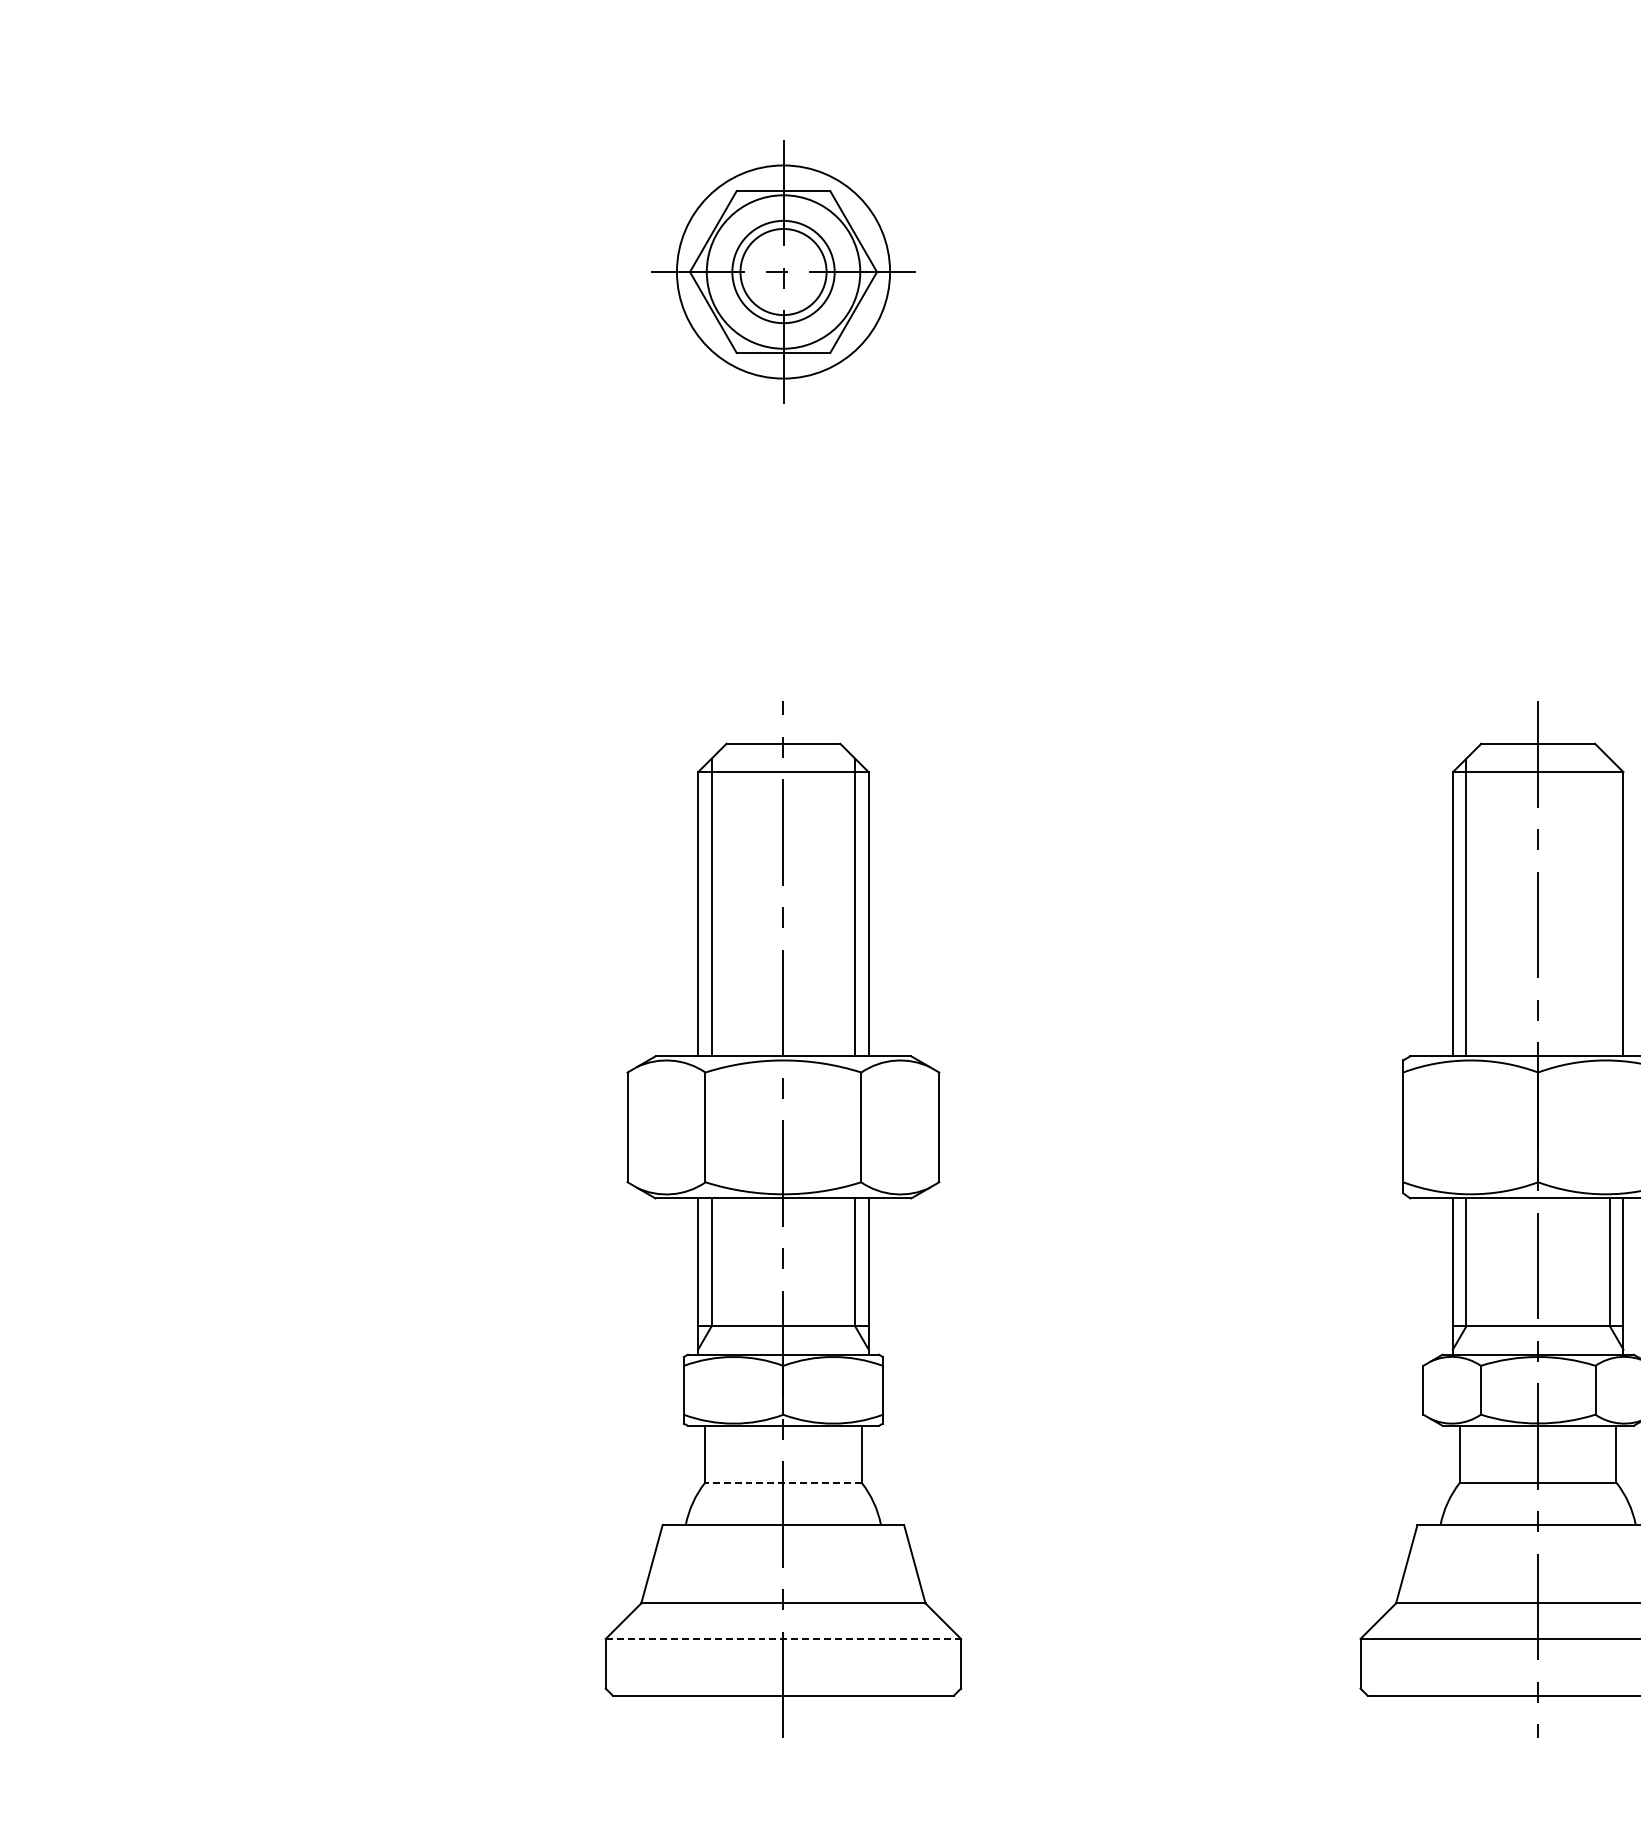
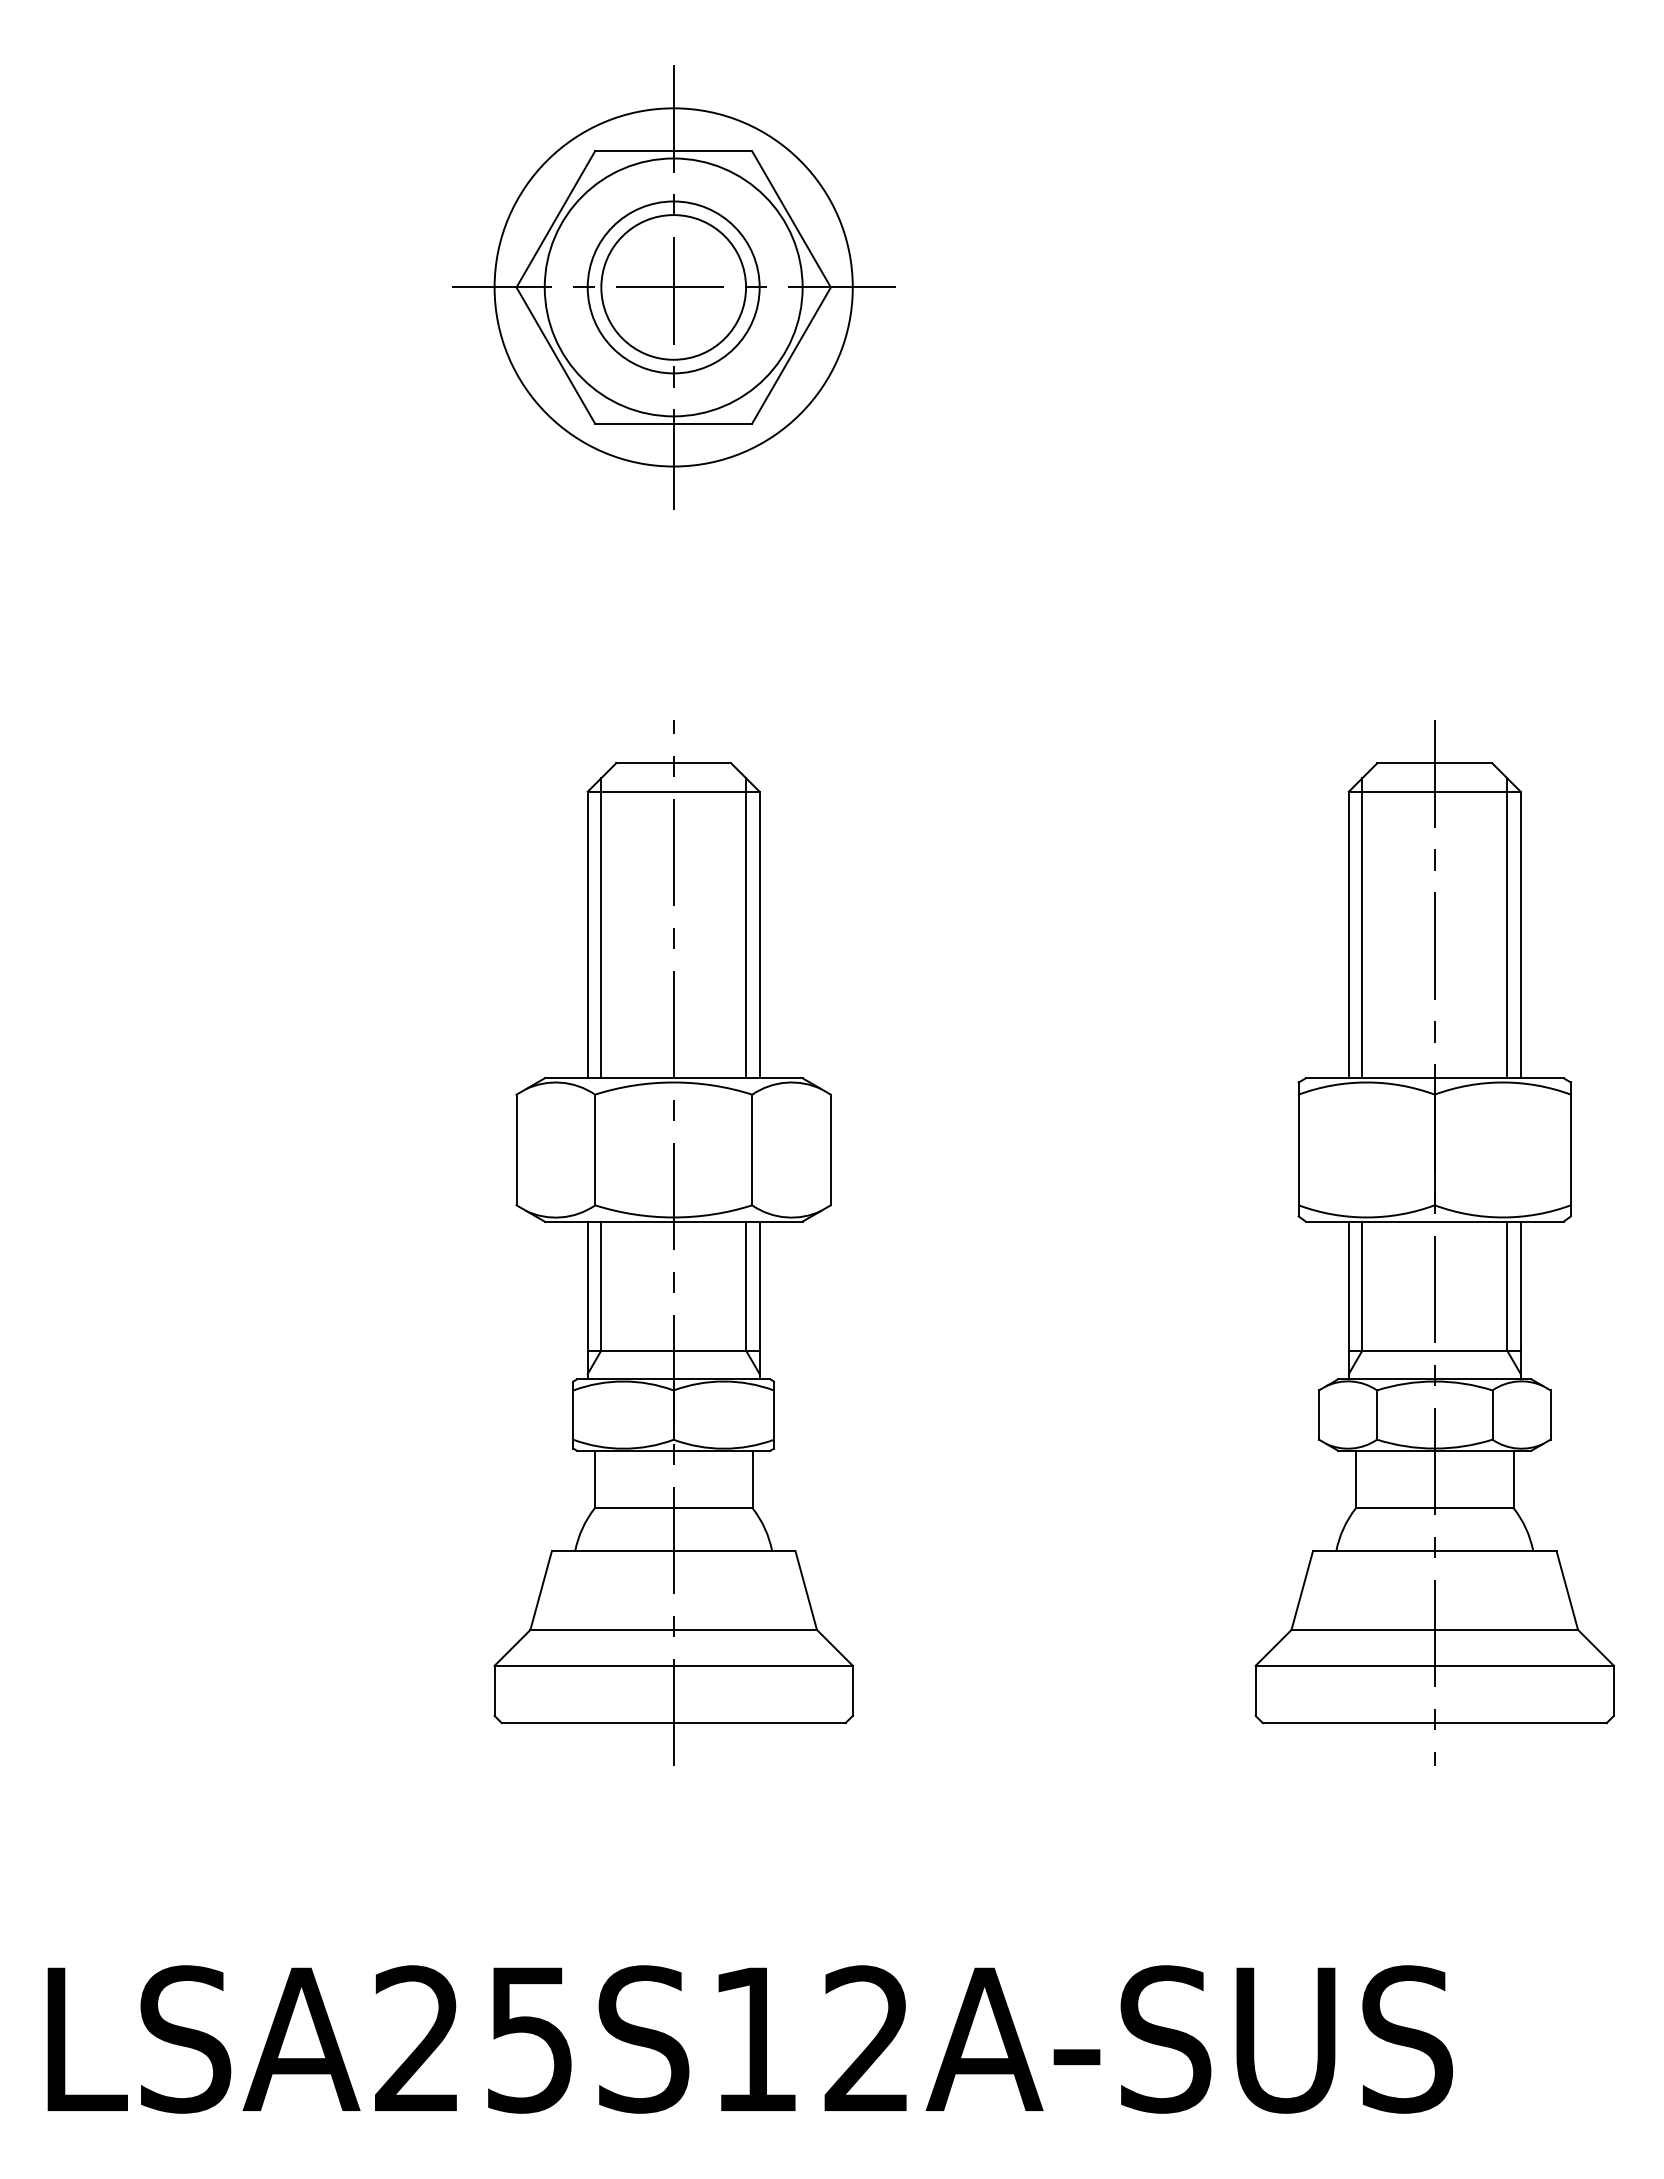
part: (783, 272) -> (673, 287), size x1.67
line: (1610, 907) -> (1507, 928), added
line: (783, 1482) -> (673, 1508), dashed -> solid
line: (784, 1638) -> (674, 1665), dashed -> solid

